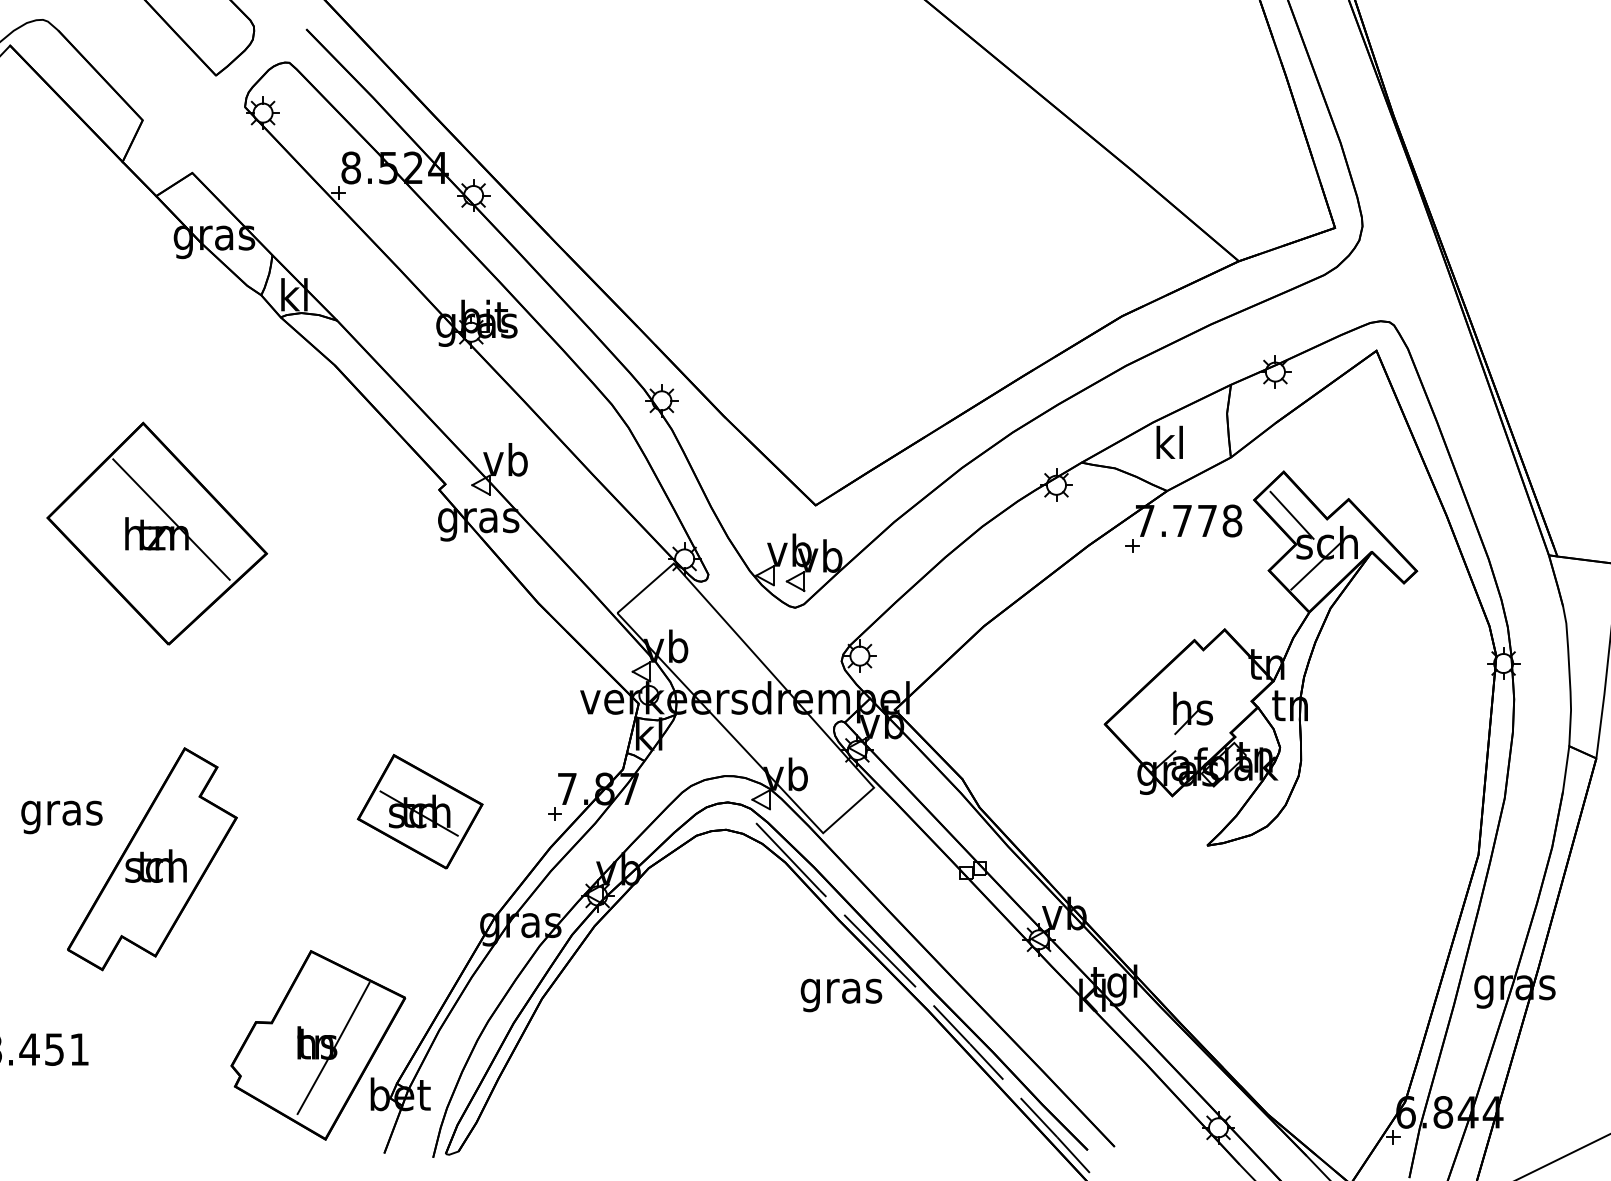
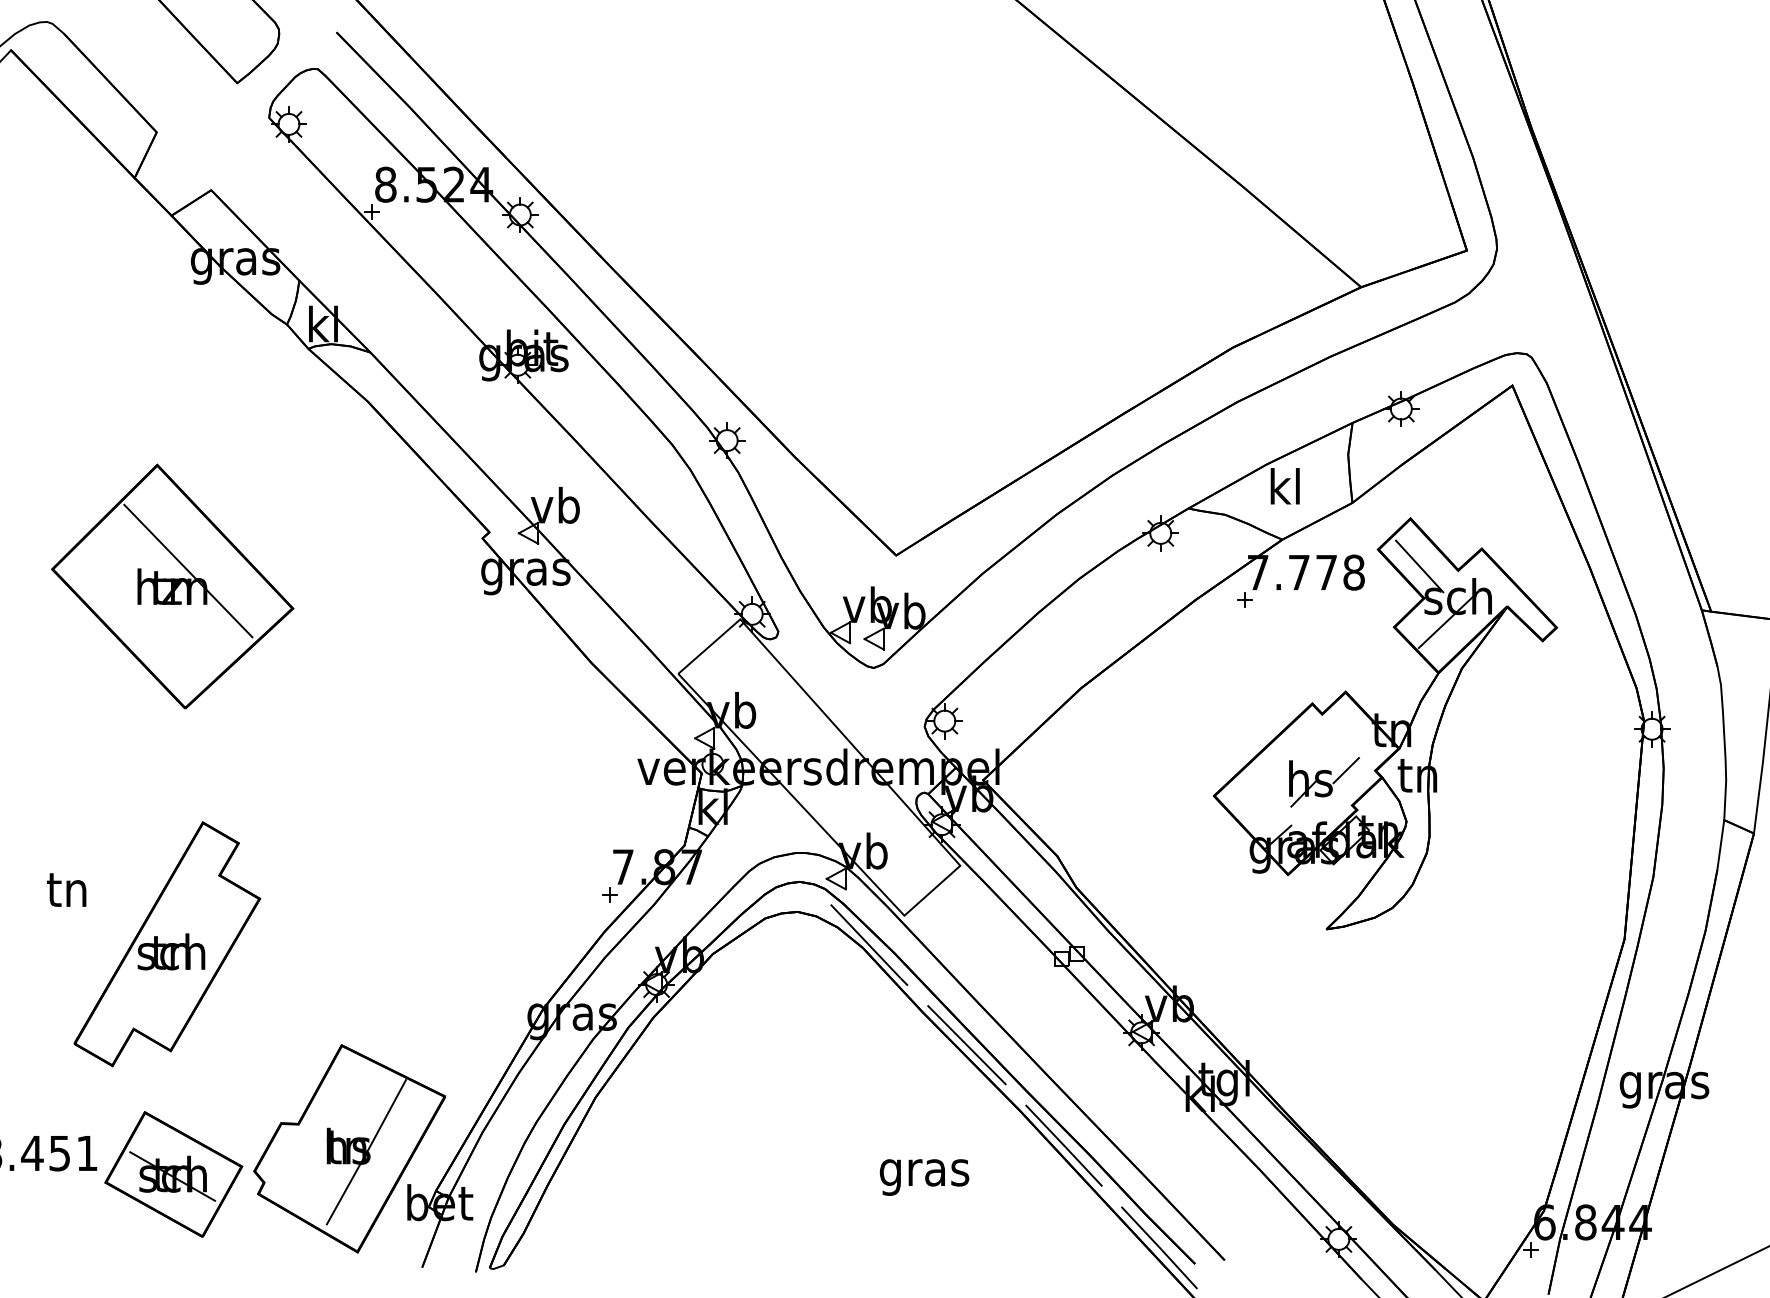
line: (1224, 700) -> (1345, 769), added
part: (419, 811) -> (172, 1174), moved
text: (61, 814) -> (67, 895), gras -> tn
text: (841, 995) -> (924, 1177), moved

